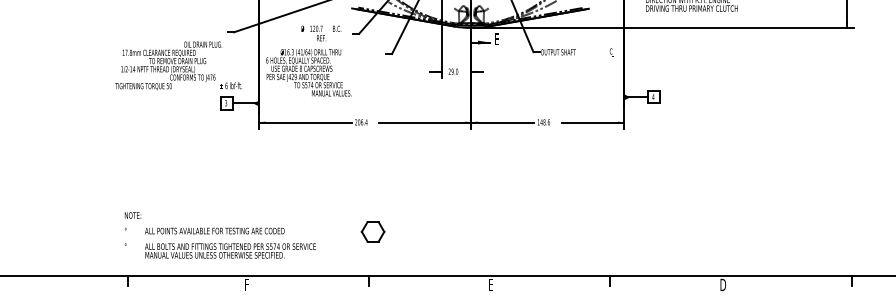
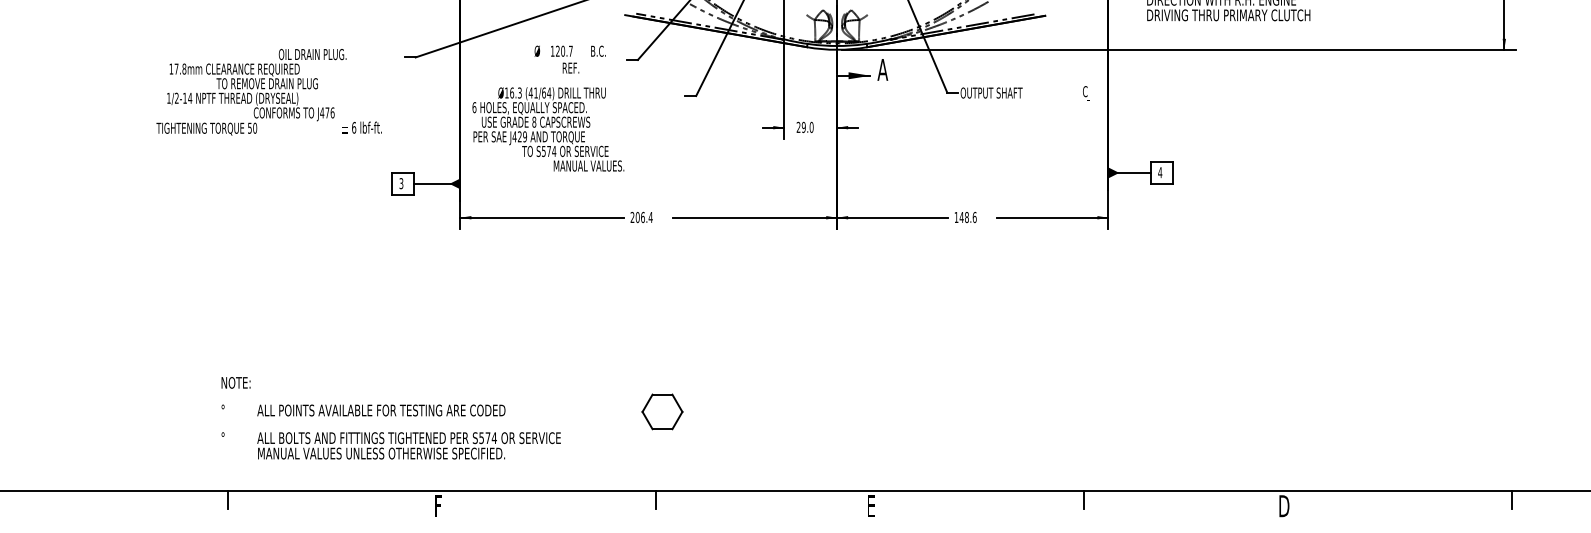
text: (497, 39) -> (883, 70), E -> A
text: (178, 65) -> (268, 91), moved

